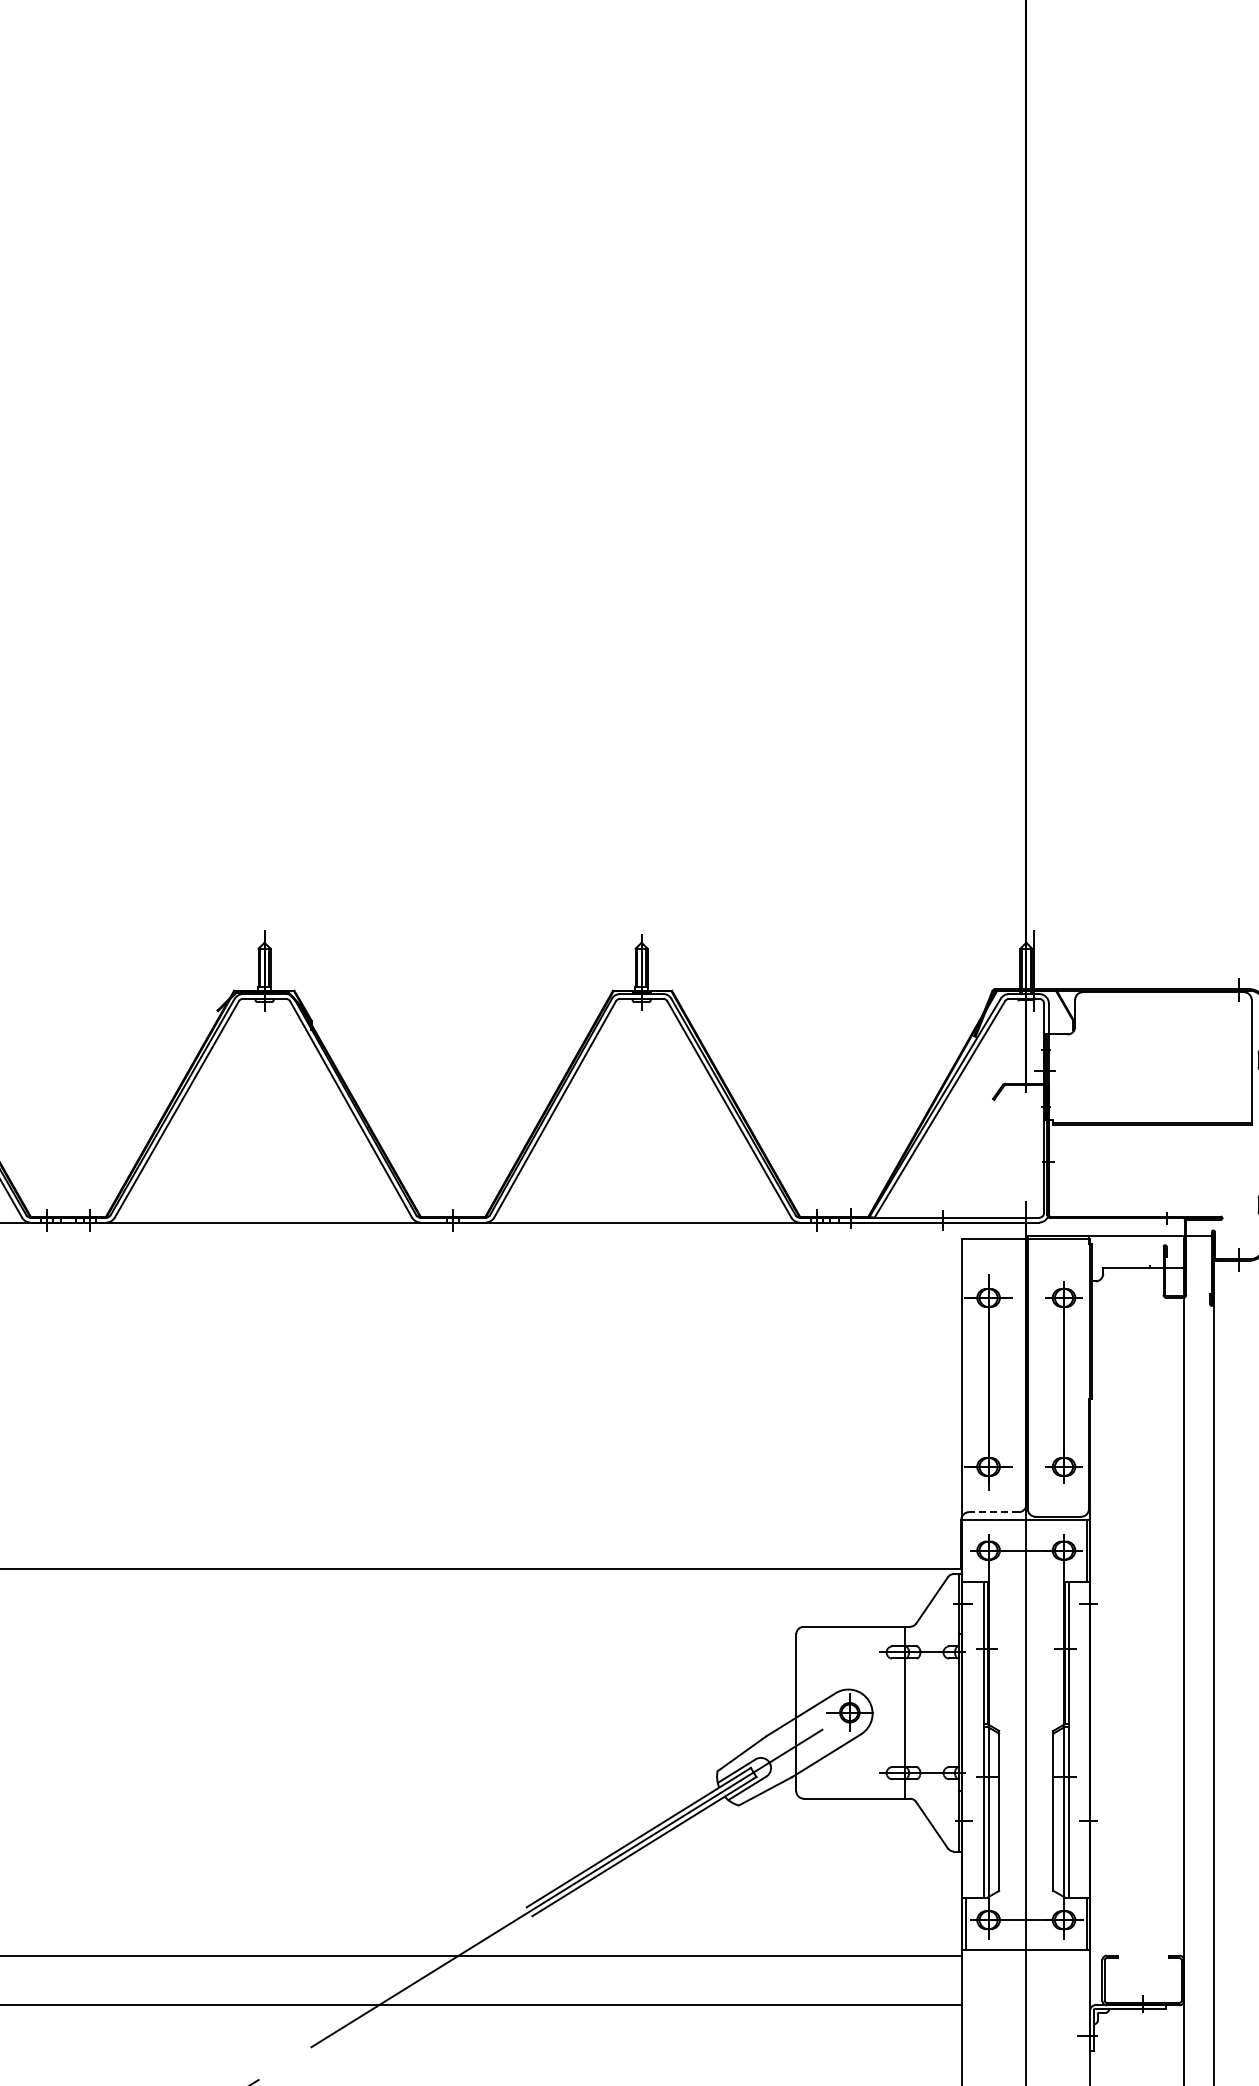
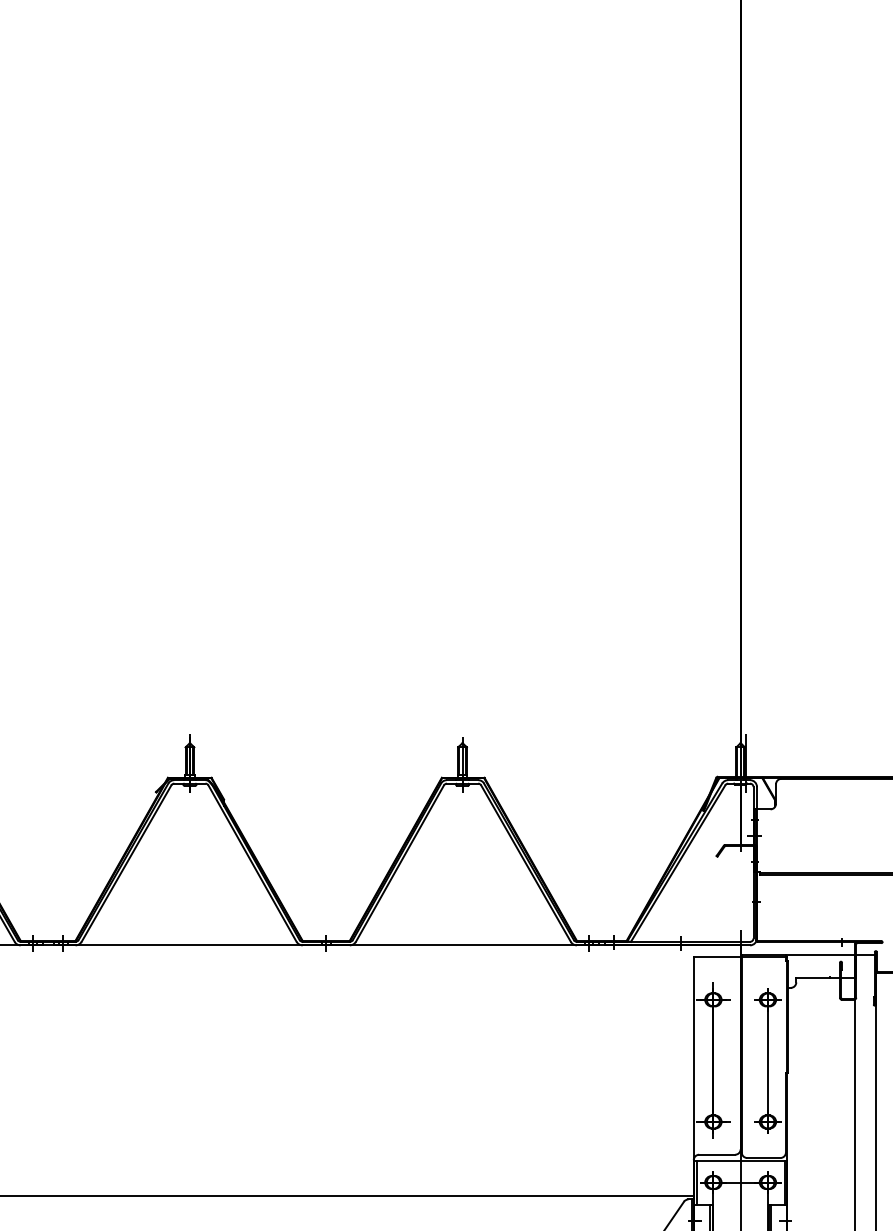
line: (993, 1512) -> (716, 1154), dashed -> solid
line: (965, 1551) -> (696, 1183), added

